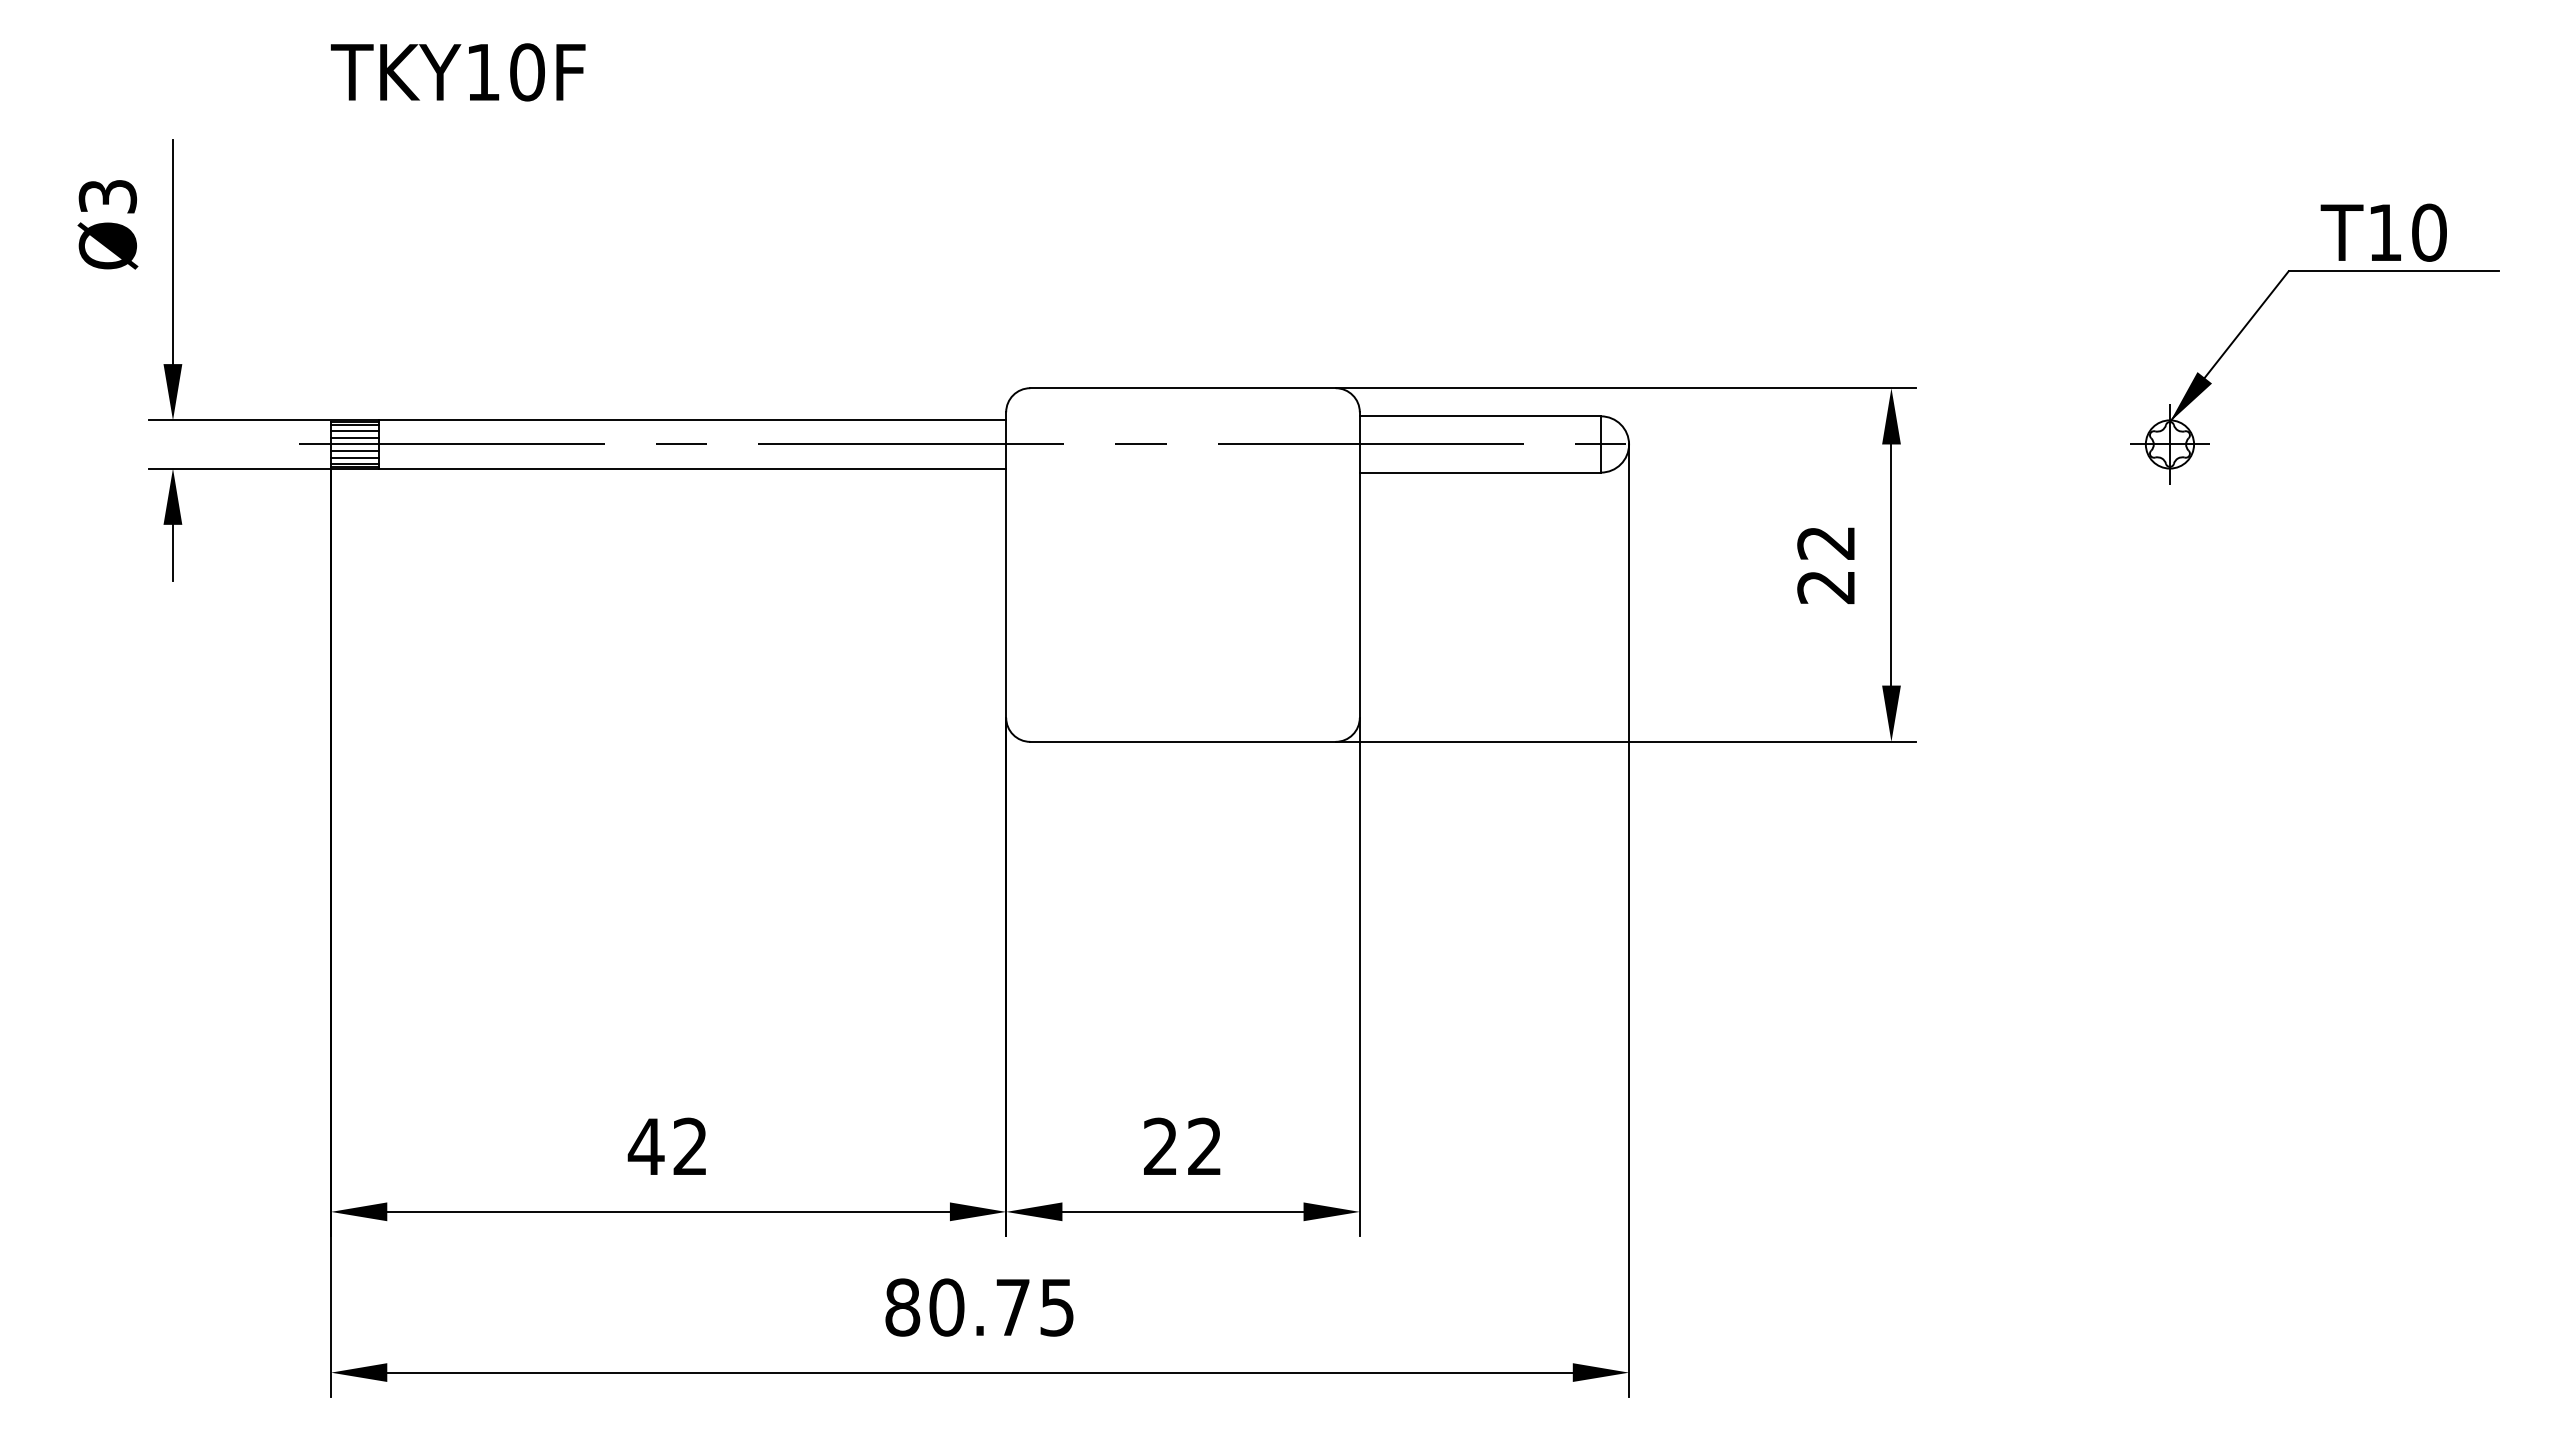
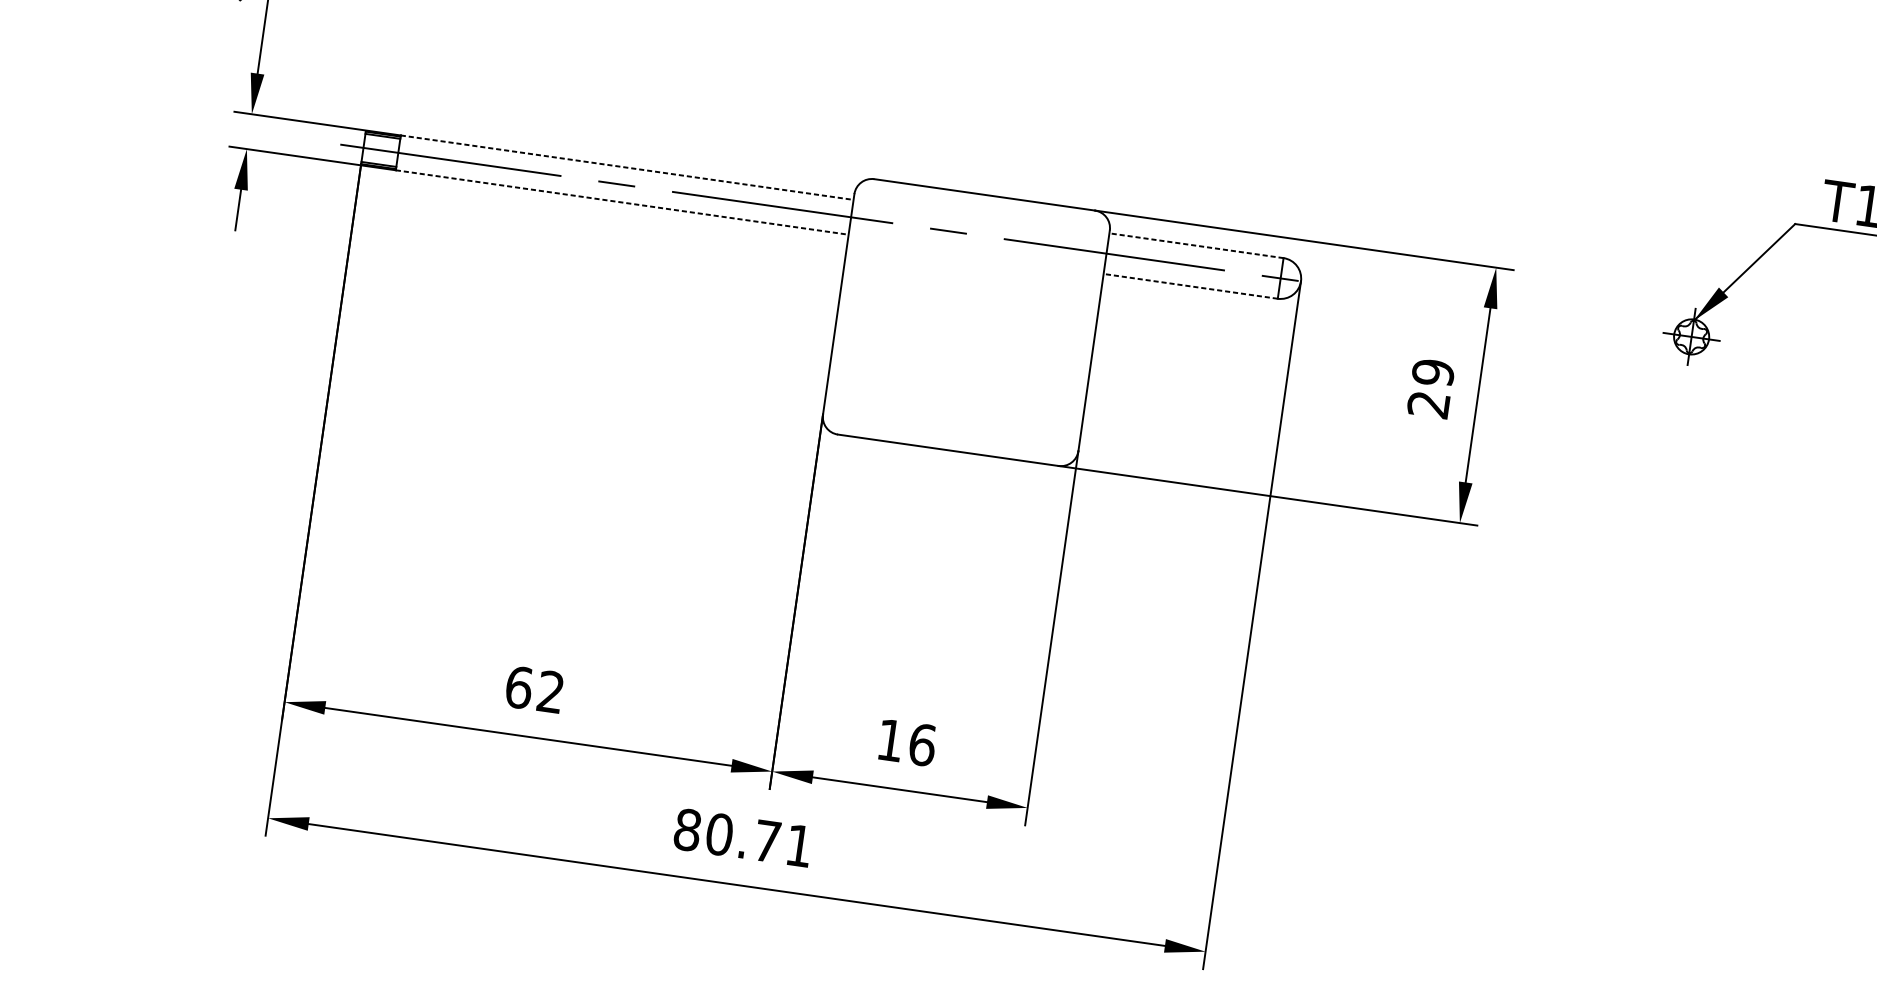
line: (1480, 416) -> (1196, 245), solid -> dashed
line: (693, 420) -> (627, 167), solid -> dashed
line: (355, 431) -> (382, 141), removed
line: (355, 438) -> (381, 146), removed
line: (355, 450) -> (380, 154), removed
line: (355, 457) -> (379, 159), removed
line: (693, 468) -> (622, 202), solid -> dashed
line: (1480, 472) -> (1190, 286), solid -> dashed
text: (1826, 542) -> (1433, 372), 22 -> 29
text: (645, 1146) -> (518, 687), 42 -> 62
text: (1183, 1146) -> (907, 742), 22 -> 16
text: (1056, 1307) -> (798, 845), 80.75 -> 80.71

